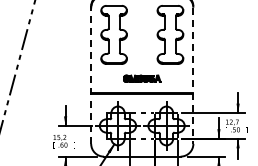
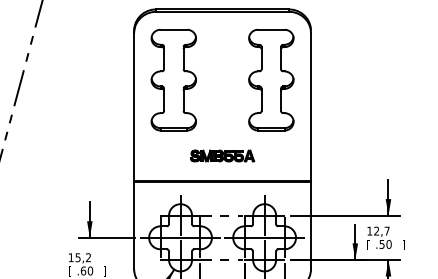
line: (91, 75) -> (134, 150), dashed -> solid
line: (193, 76) -> (311, 152), dashed -> solid

